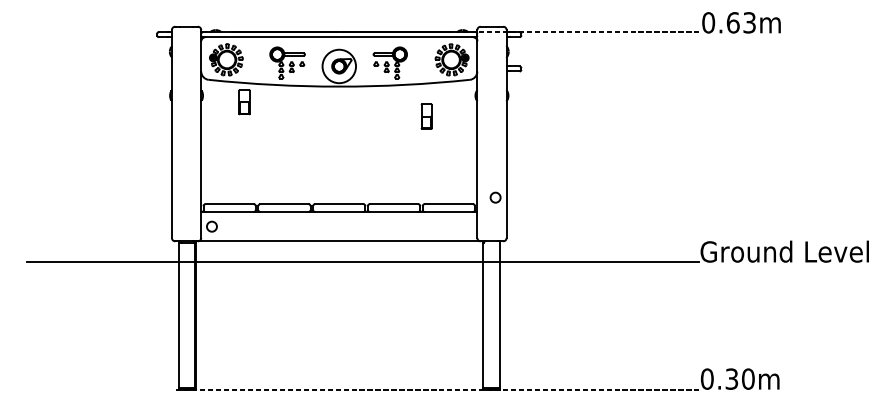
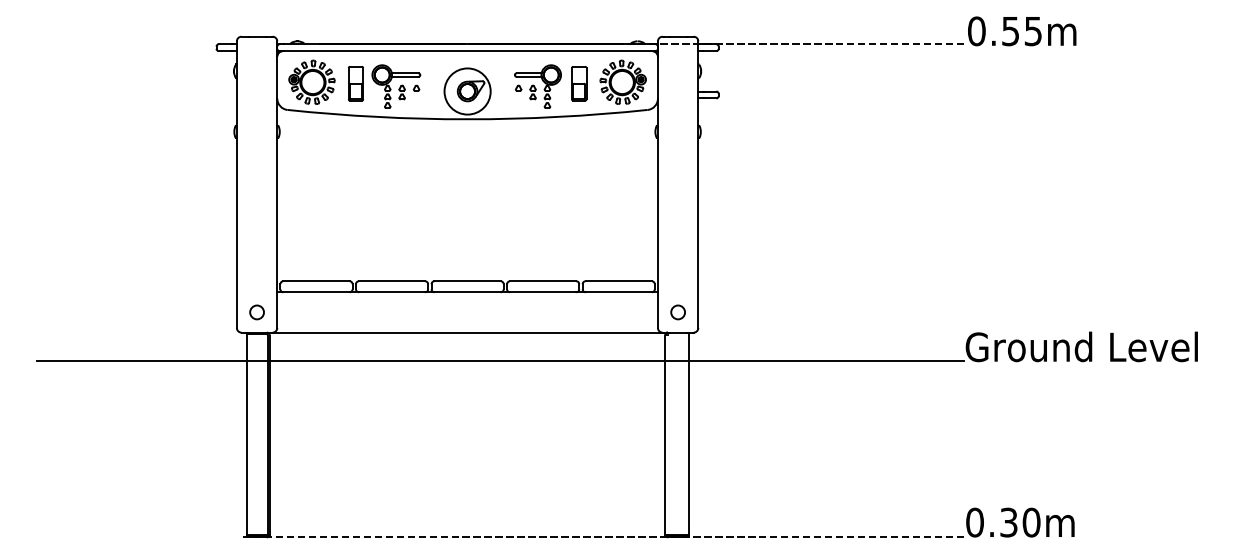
text: (741, 22) -> (1021, 31), 0.63m -> 0.55m
part: (244, 101) -> (355, 83), moved
part: (426, 116) -> (579, 83), moved
circle: (495, 197) -> (677, 312), moved
circle: (211, 226) -> (256, 312), moved

